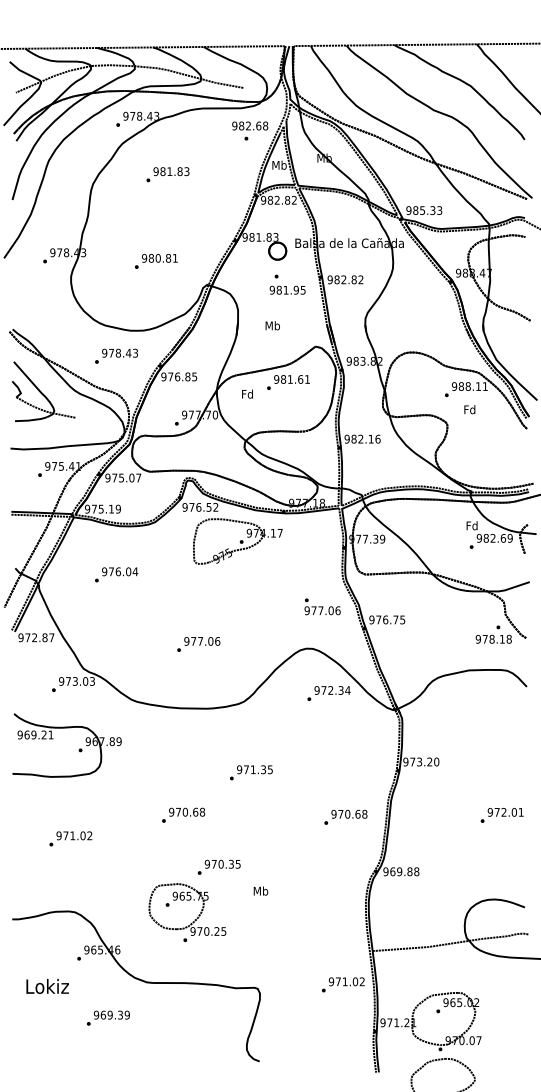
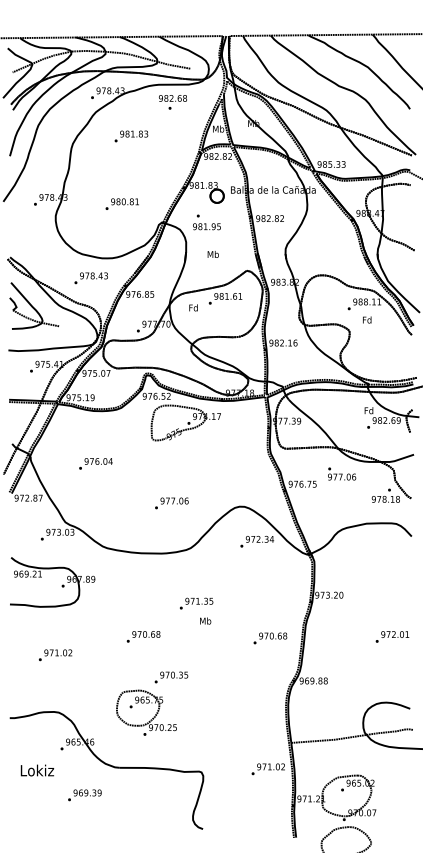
text: (250, 130) -> (173, 101), moved
text: (287, 284) -> (206, 222), moved
text: (116, 574) -> (95, 463), moved
text: (322, 606) -> (341, 473), moved
text: (198, 644) -> (171, 503), moved
text: (260, 890) -> (205, 620), moved

